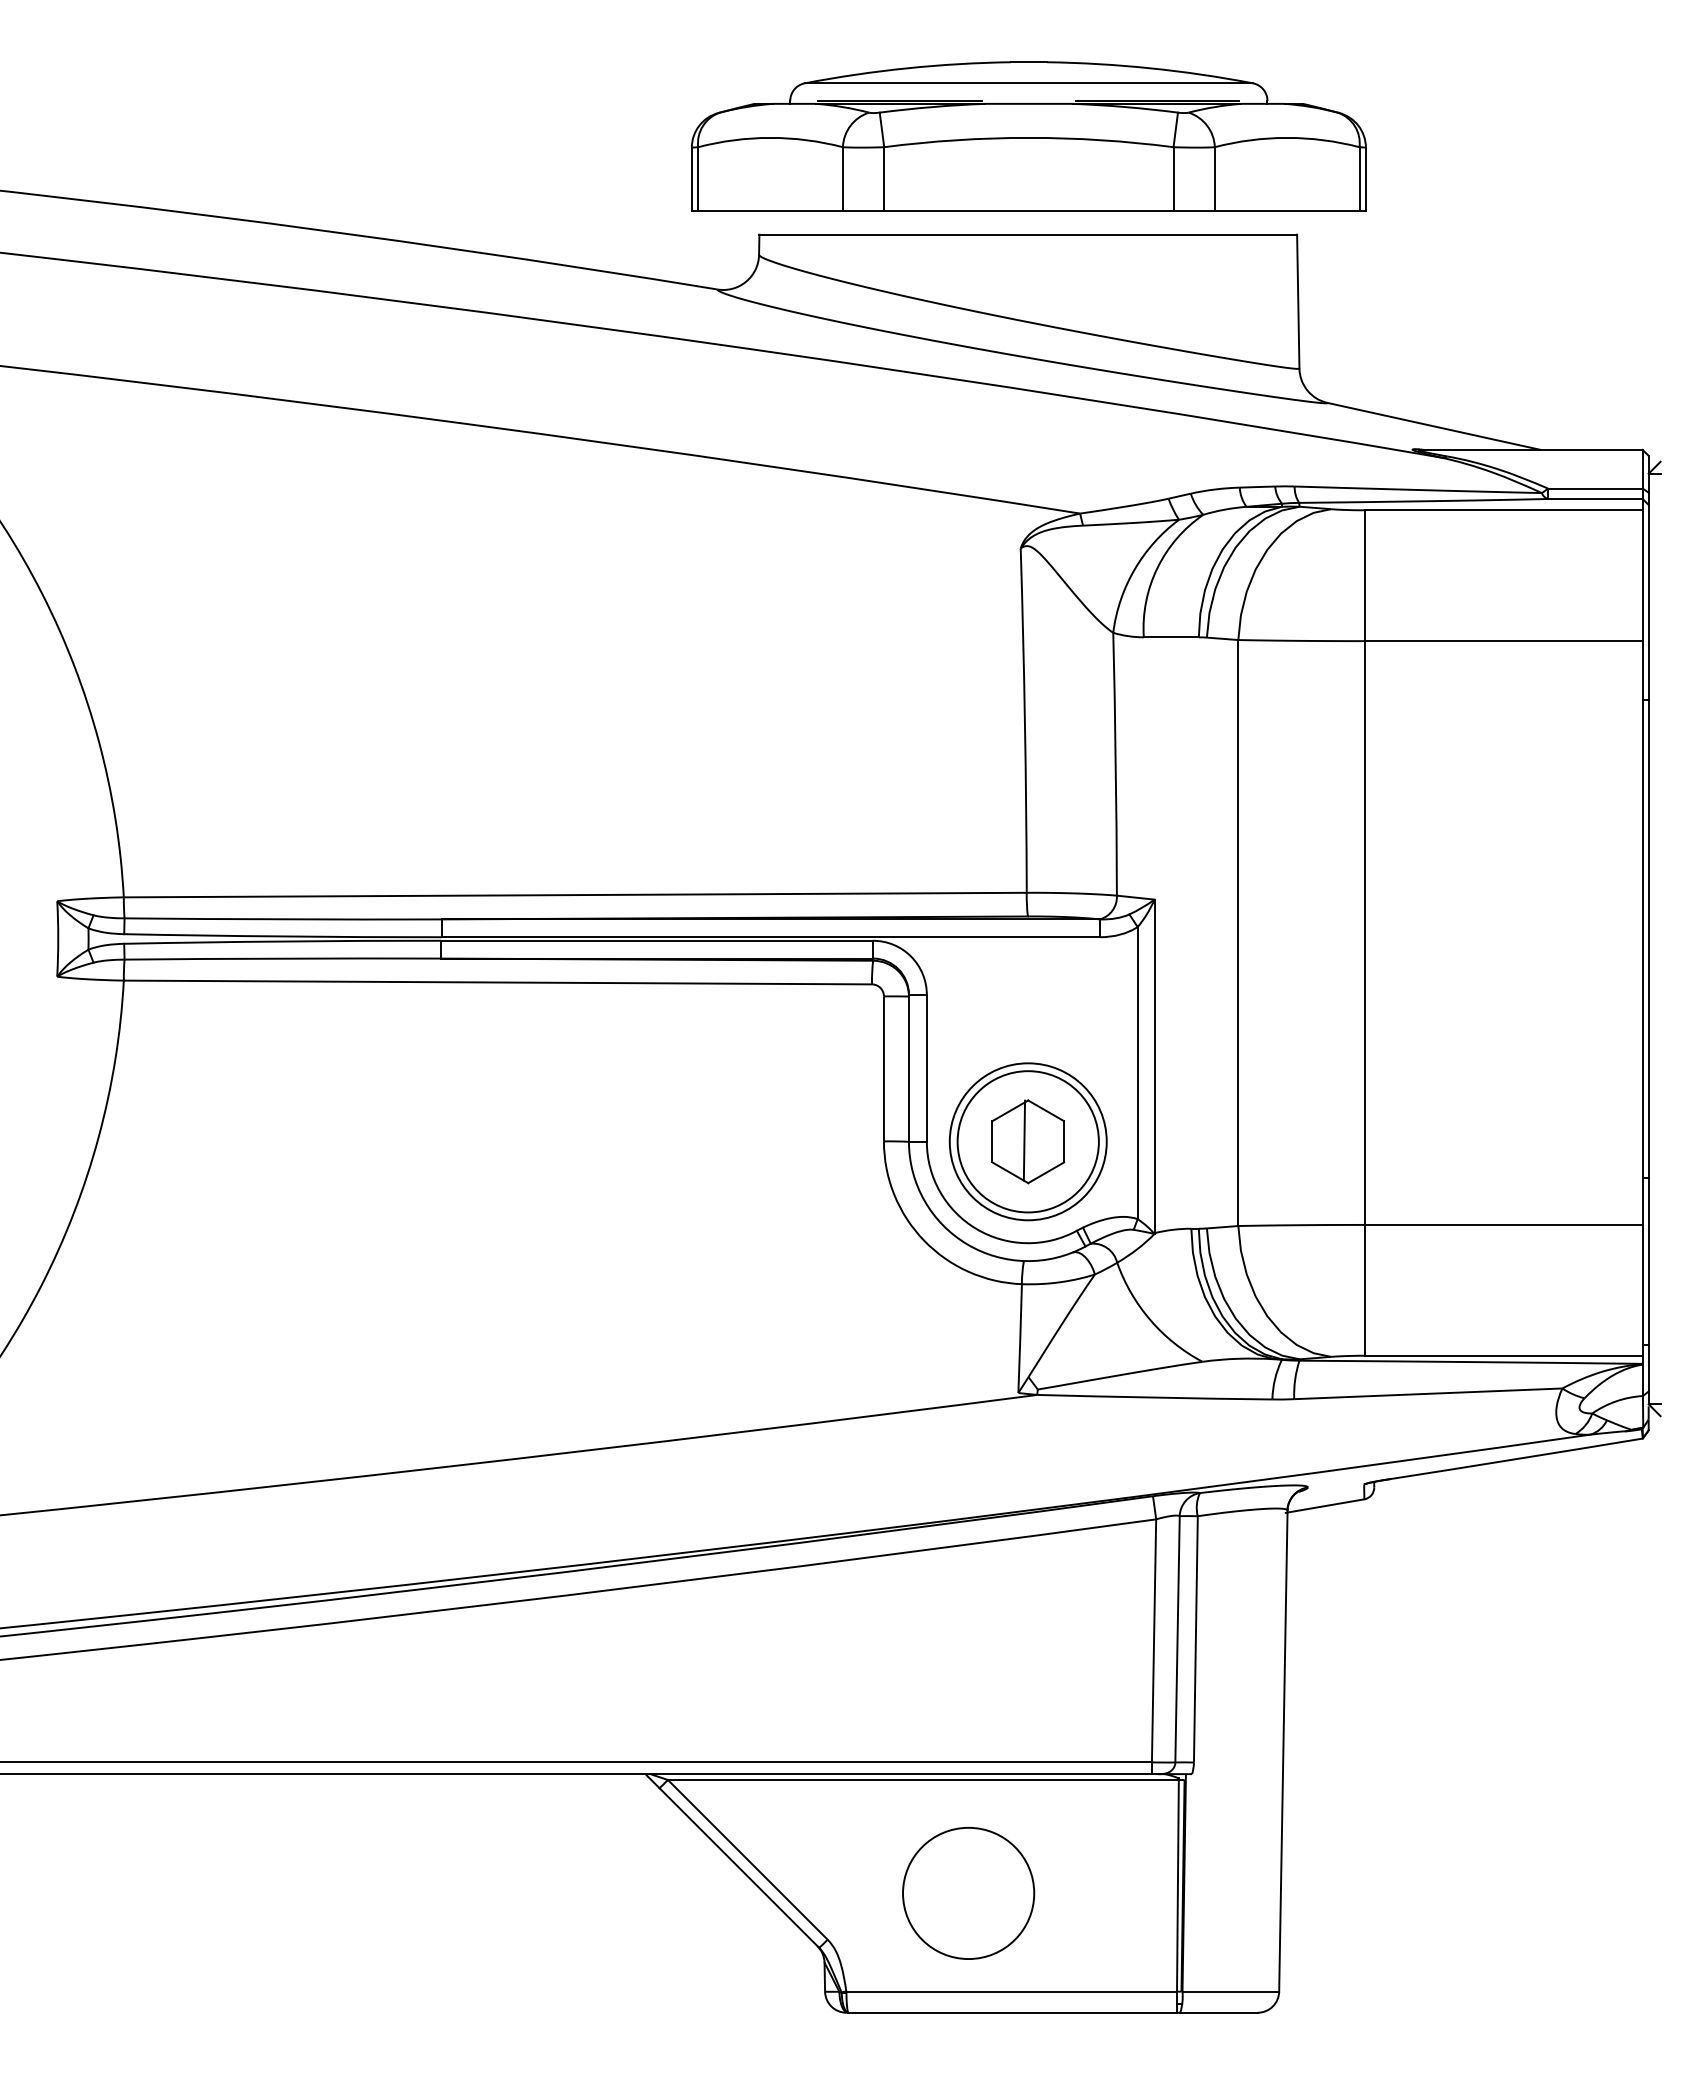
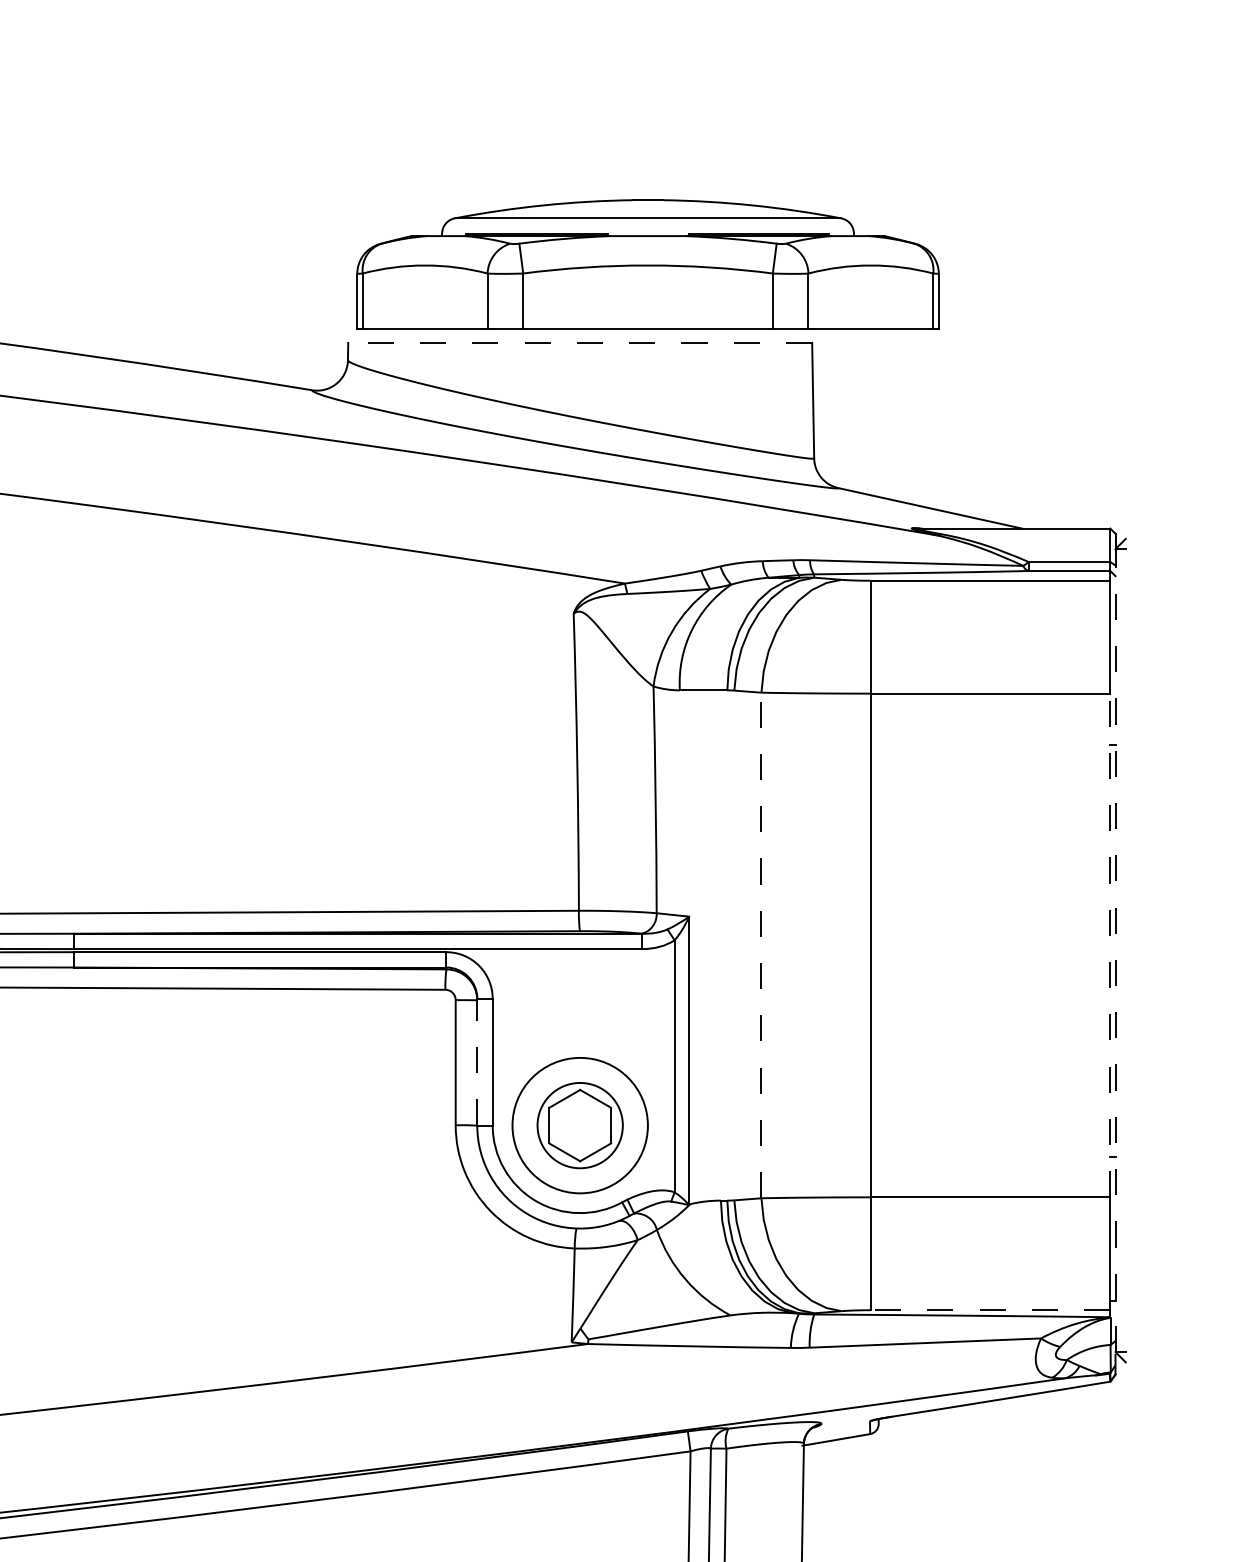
part: (1028, 136) -> (647, 264), moved
line: (1028, 234) -> (580, 342), solid -> dashed
line: (1238, 933) -> (761, 945), solid -> dashed
line: (1642, 933) -> (1110, 945), solid -> dashed
line: (1648, 938) -> (1115, 950), solid -> dashed
line: (908, 1068) -> (476, 1062), solid -> dashed
line: (1024, 1140) -> (576, 1124), removed
circle: (1027, 1141) -> (579, 1125), size x0.7
line: (1503, 1355) -> (990, 1309), solid -> dashed

